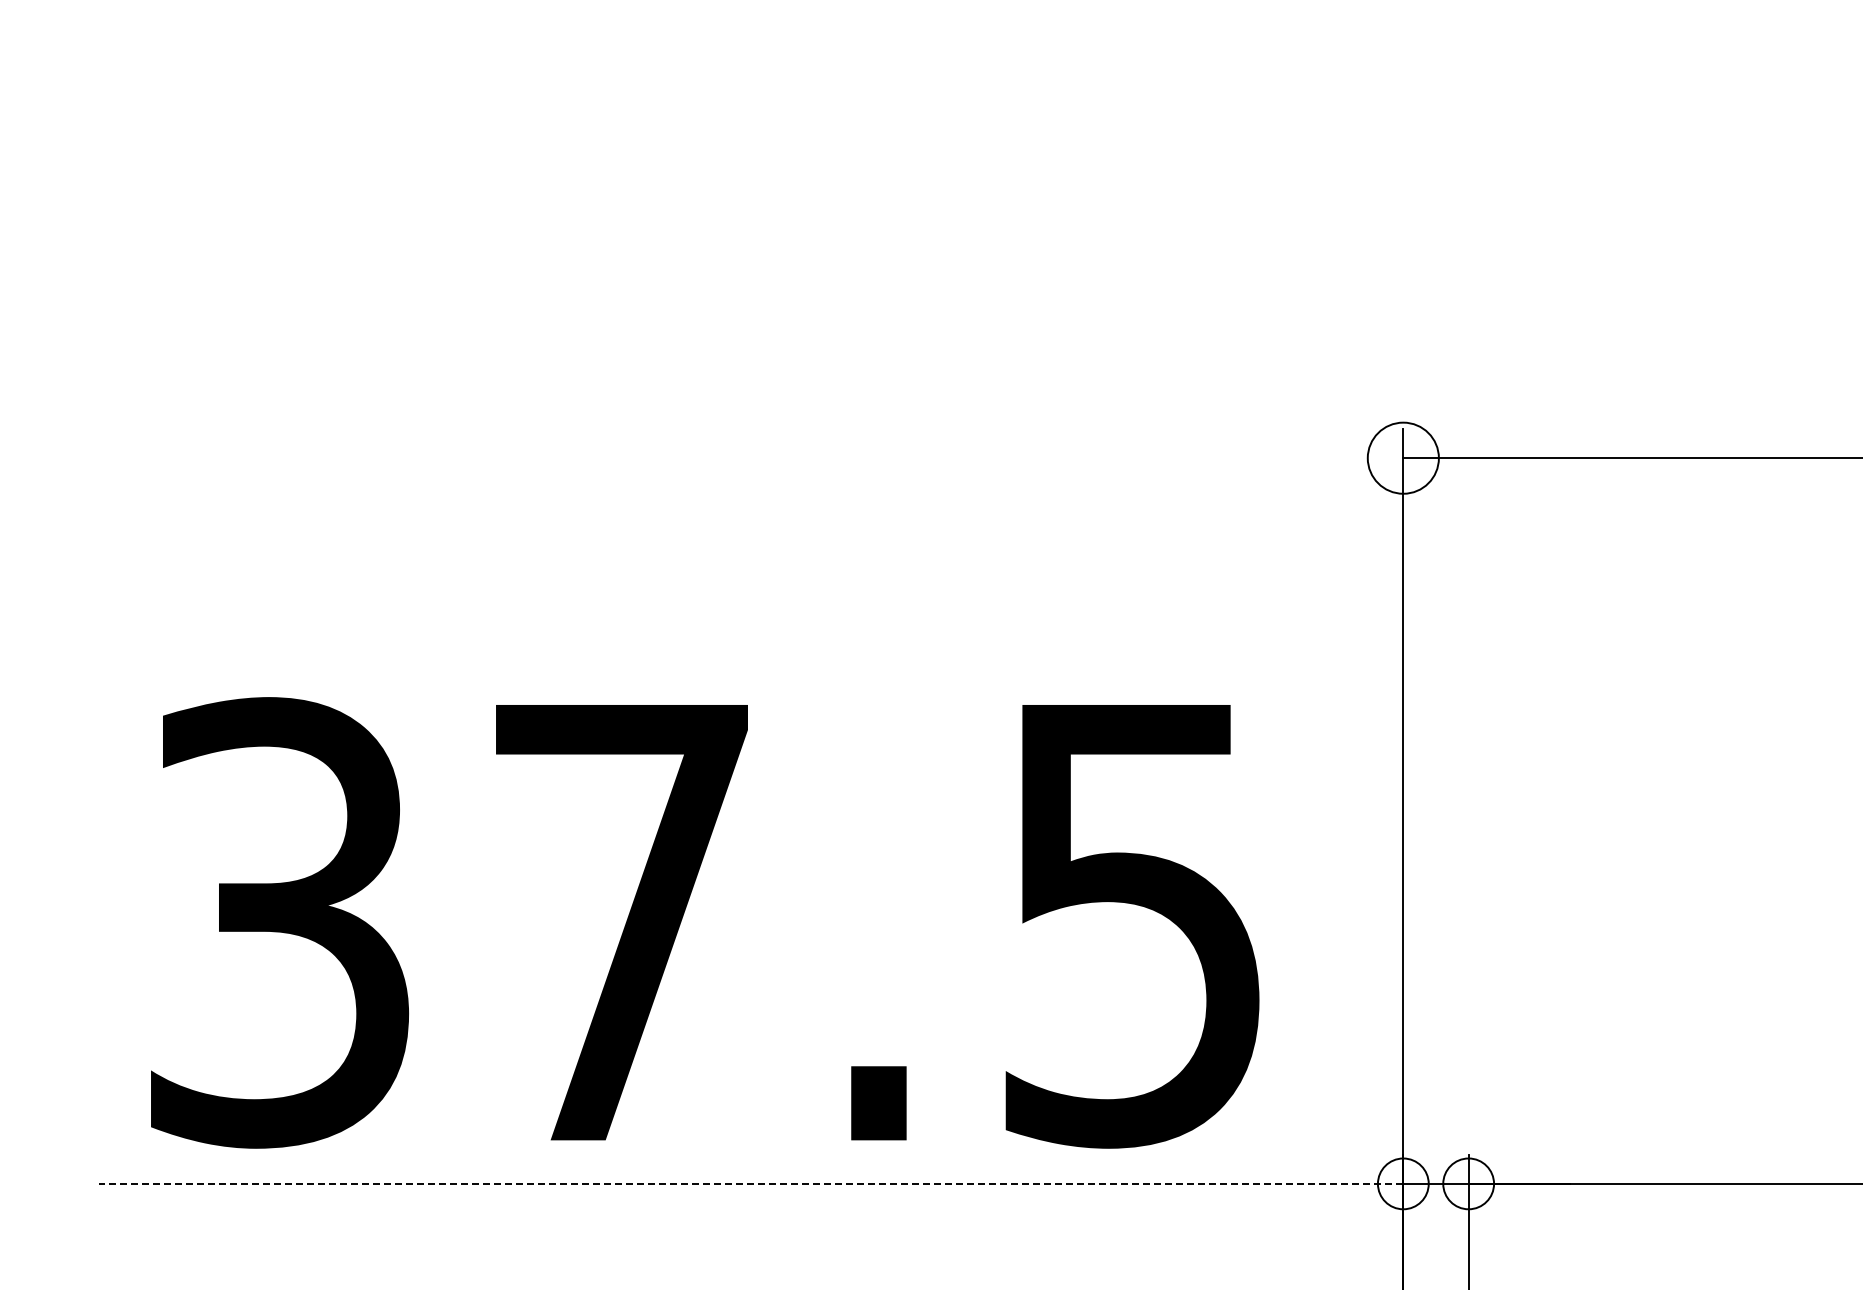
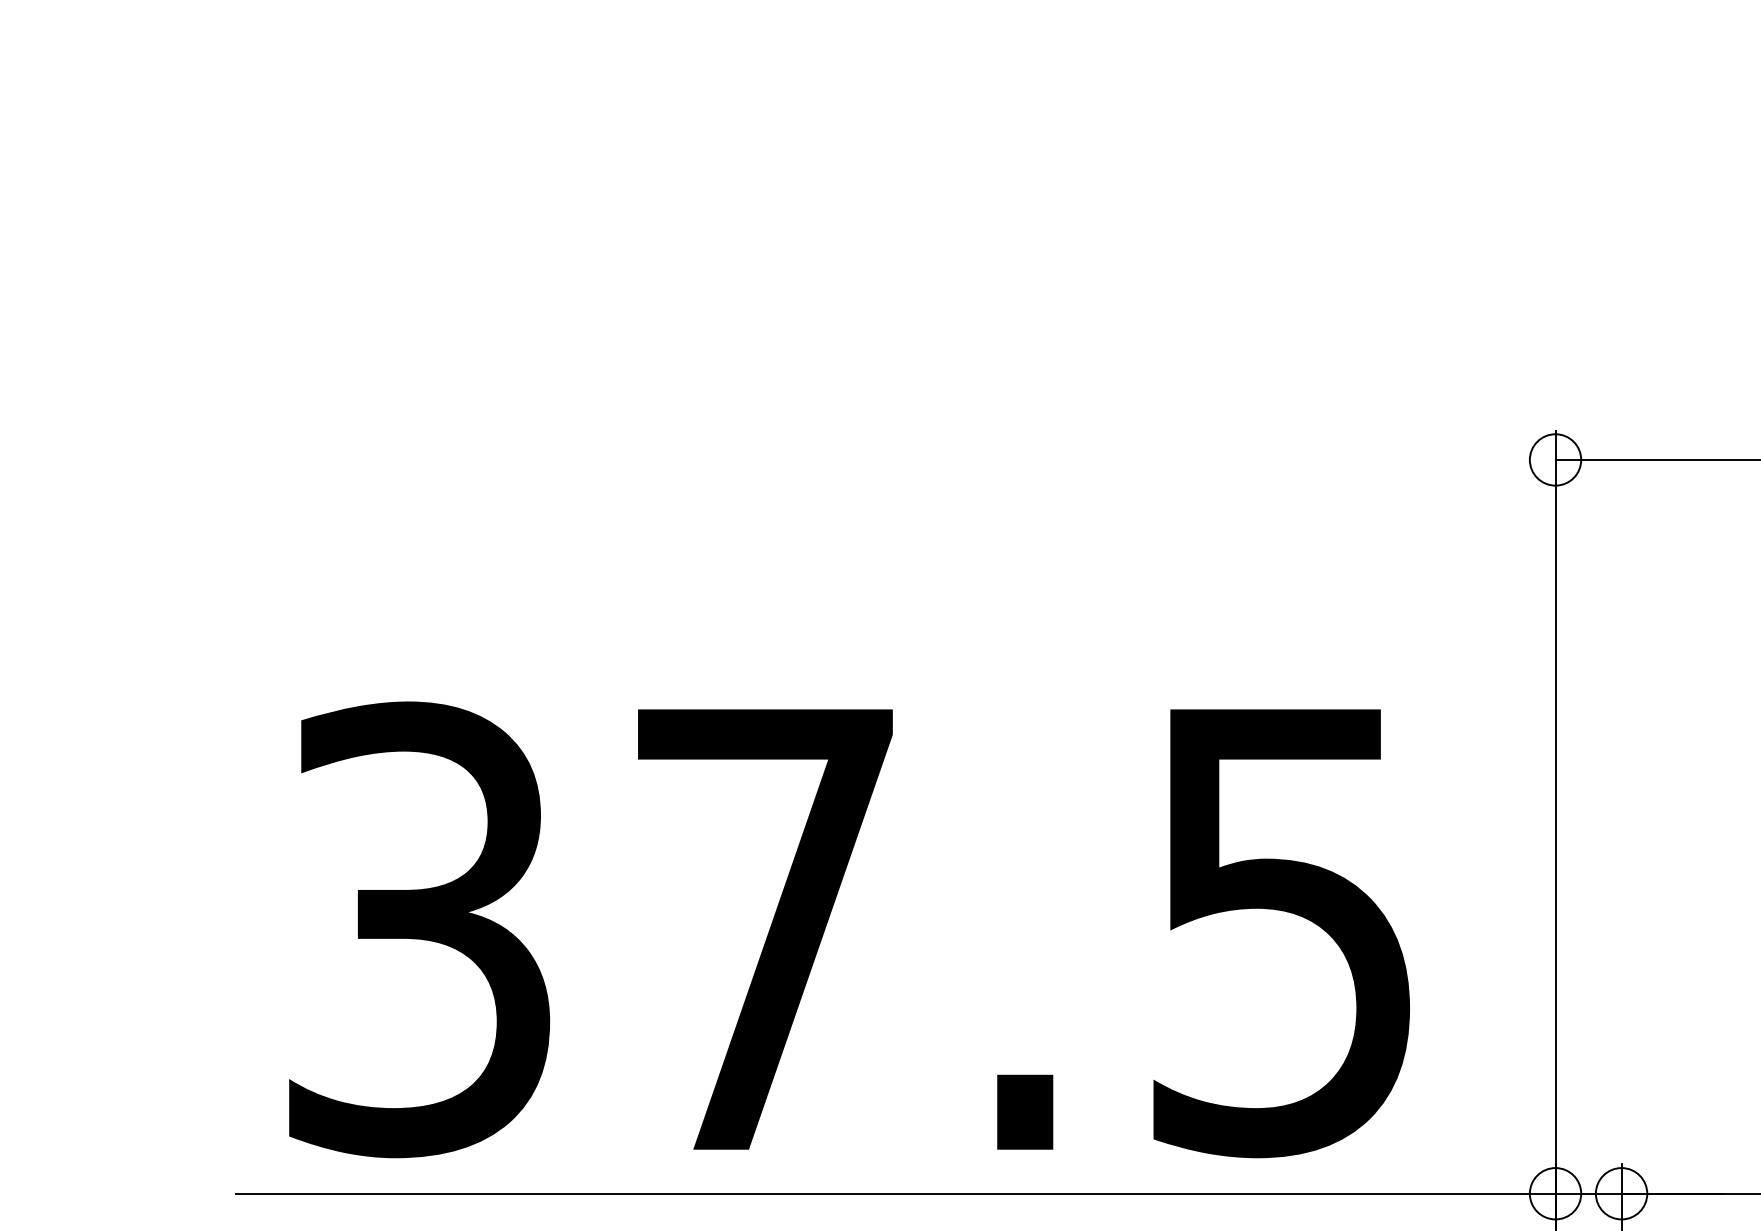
circle: (1402, 457) -> (1554, 459), size x0.71
line: (750, 1183) -> (895, 1193), dashed -> solid

